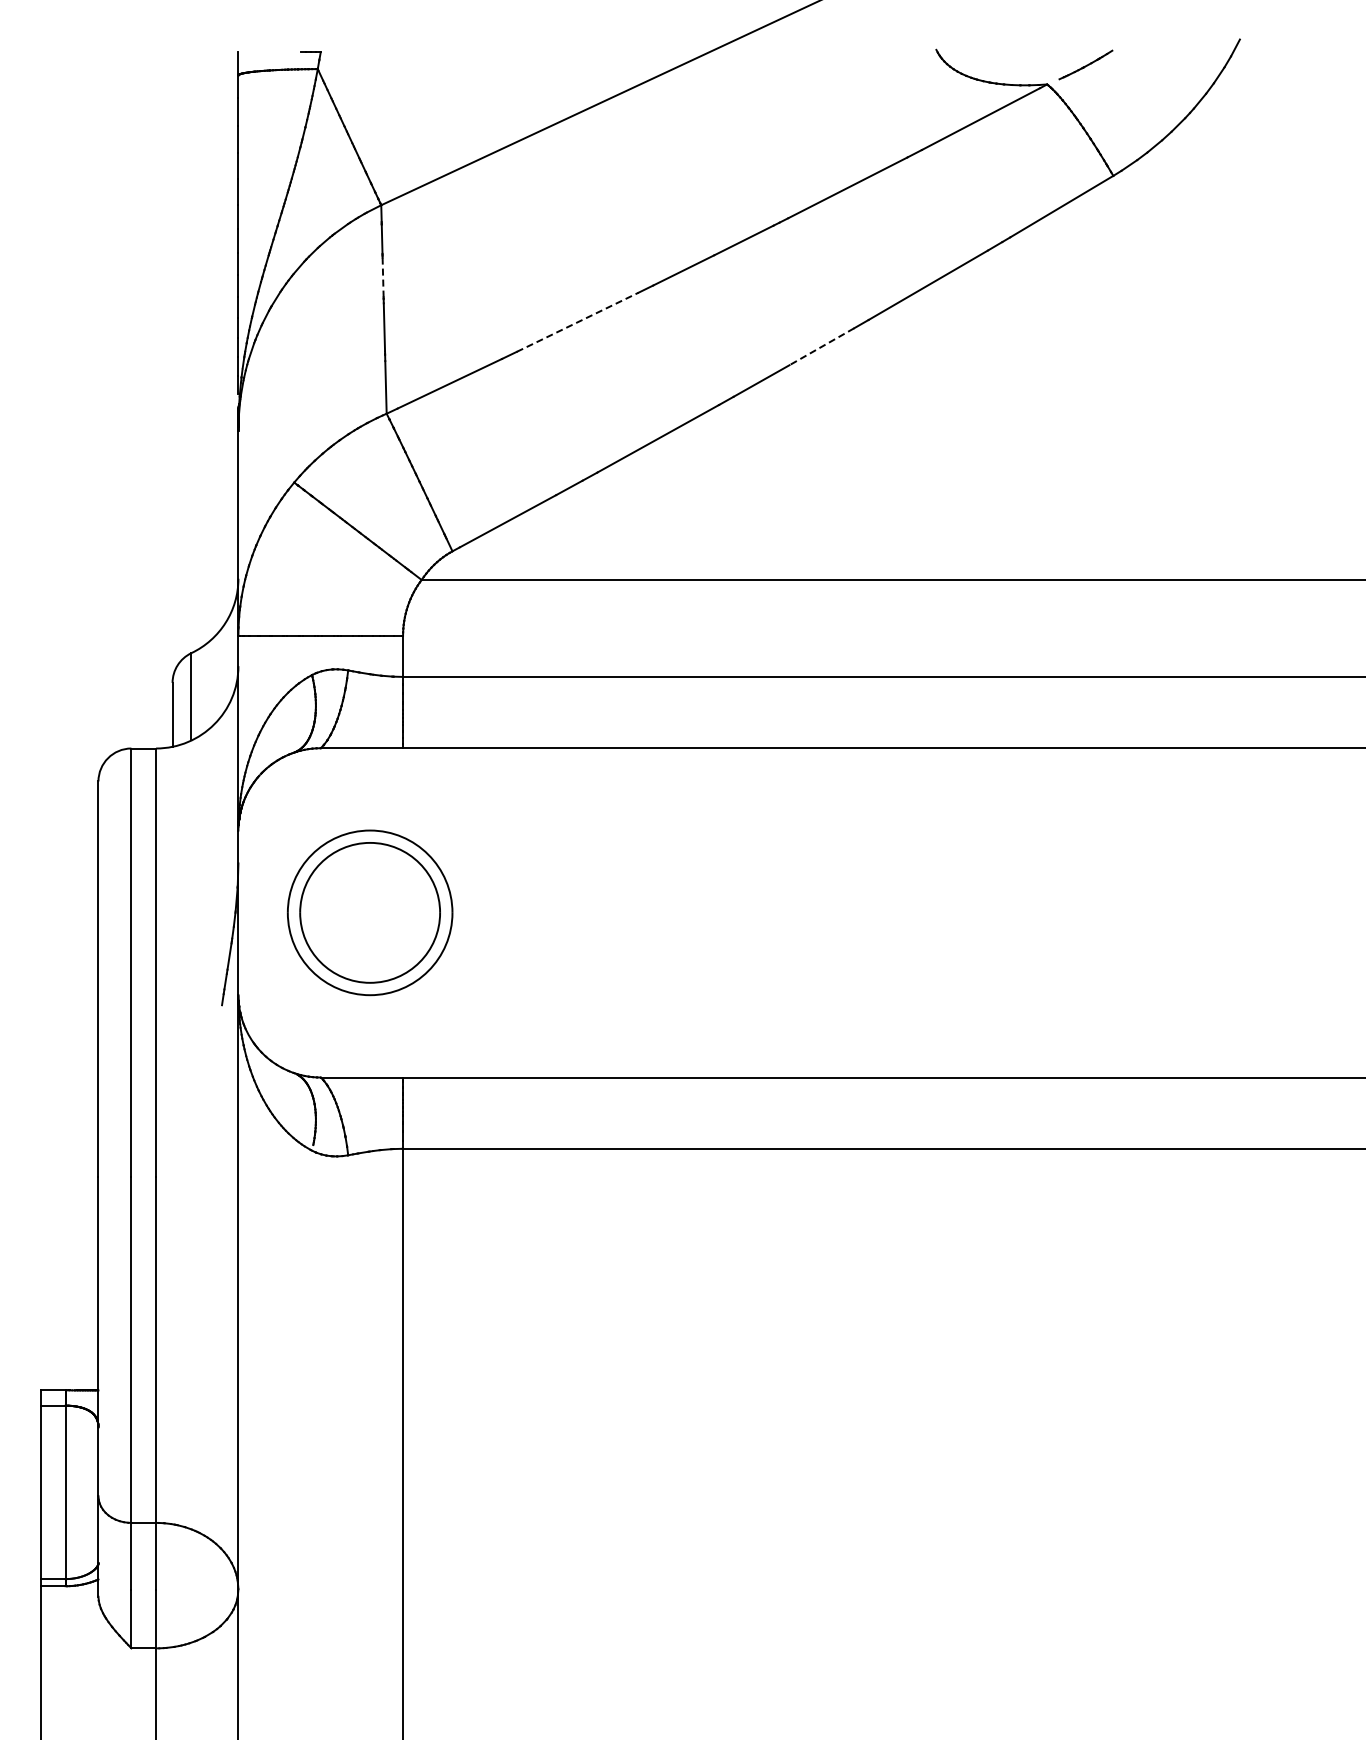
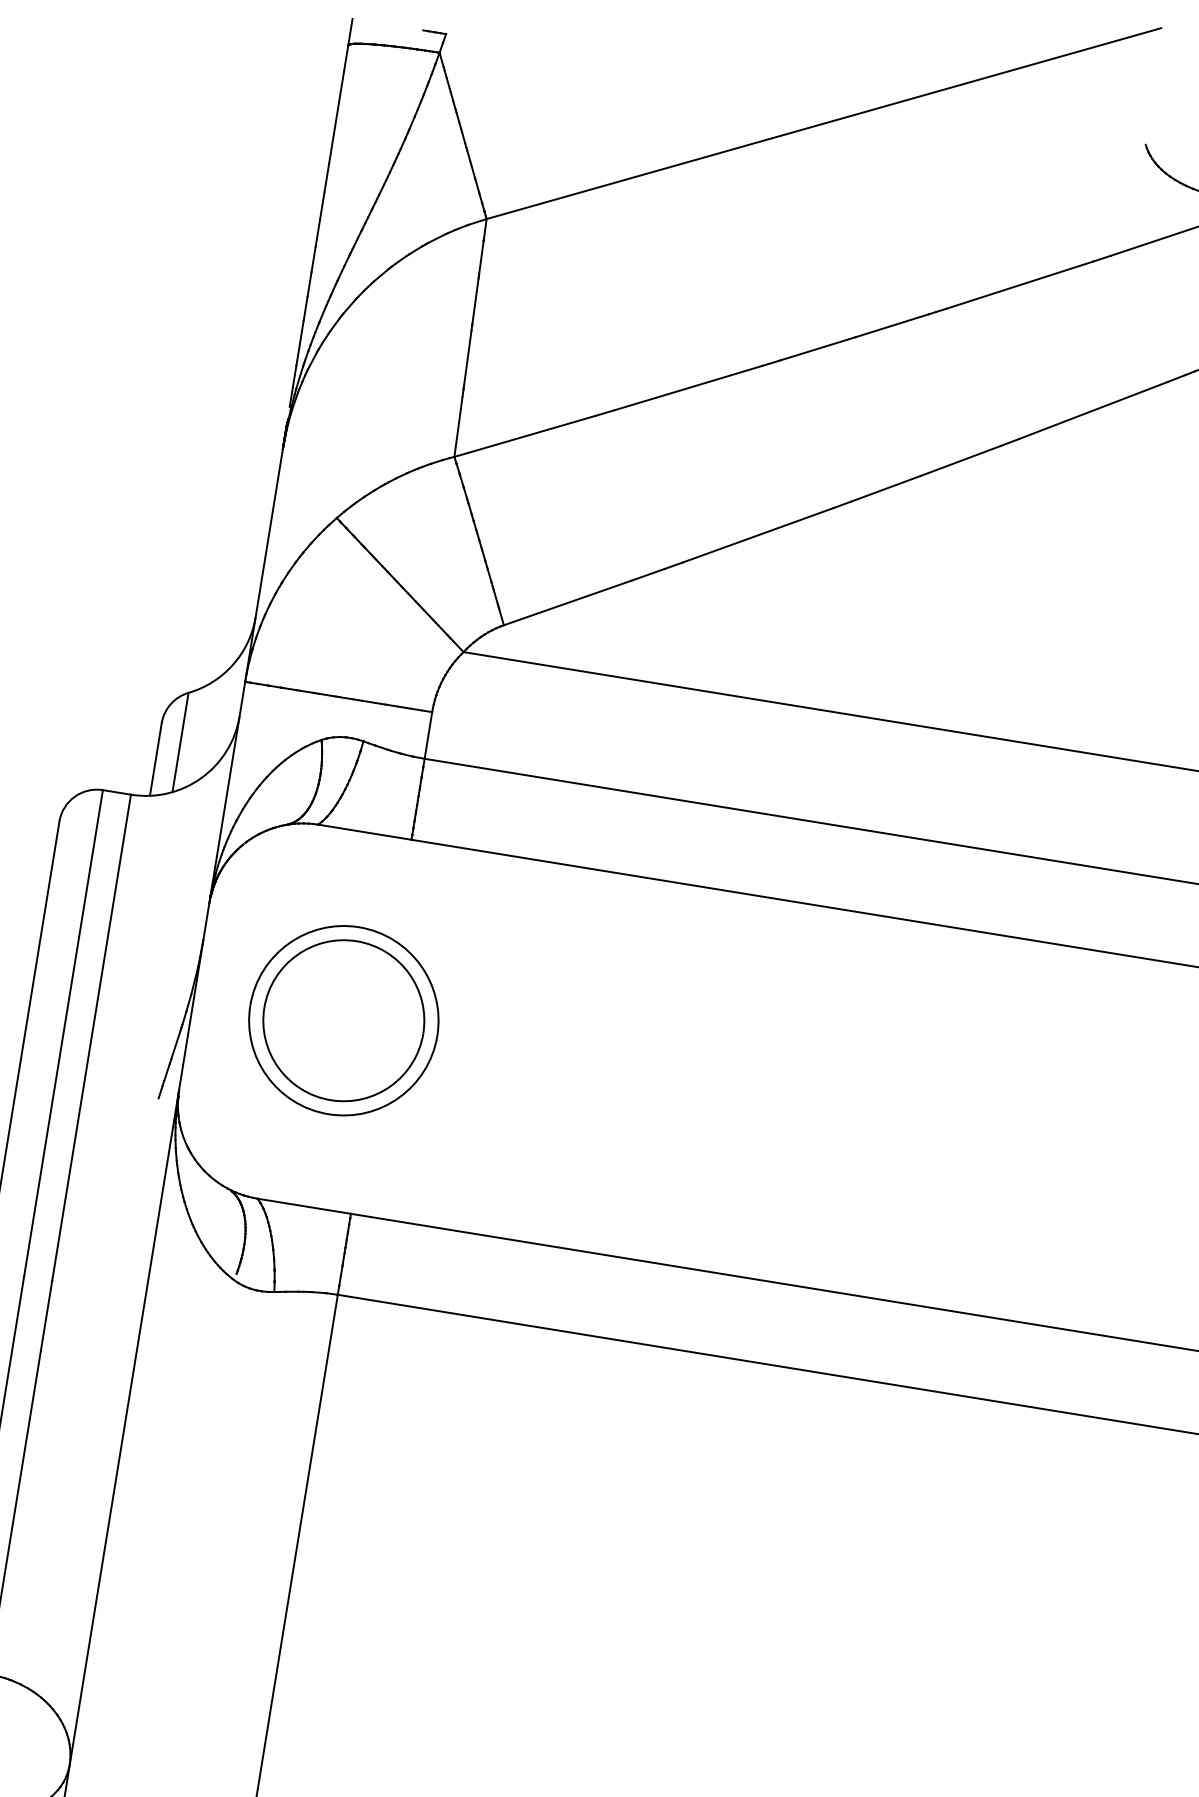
line: (383, 277) -> (475, 301), dashed -> solid
line: (577, 322) -> (687, 388), dashed -> solid
line: (821, 347) -> (960, 461), dashed -> solid

